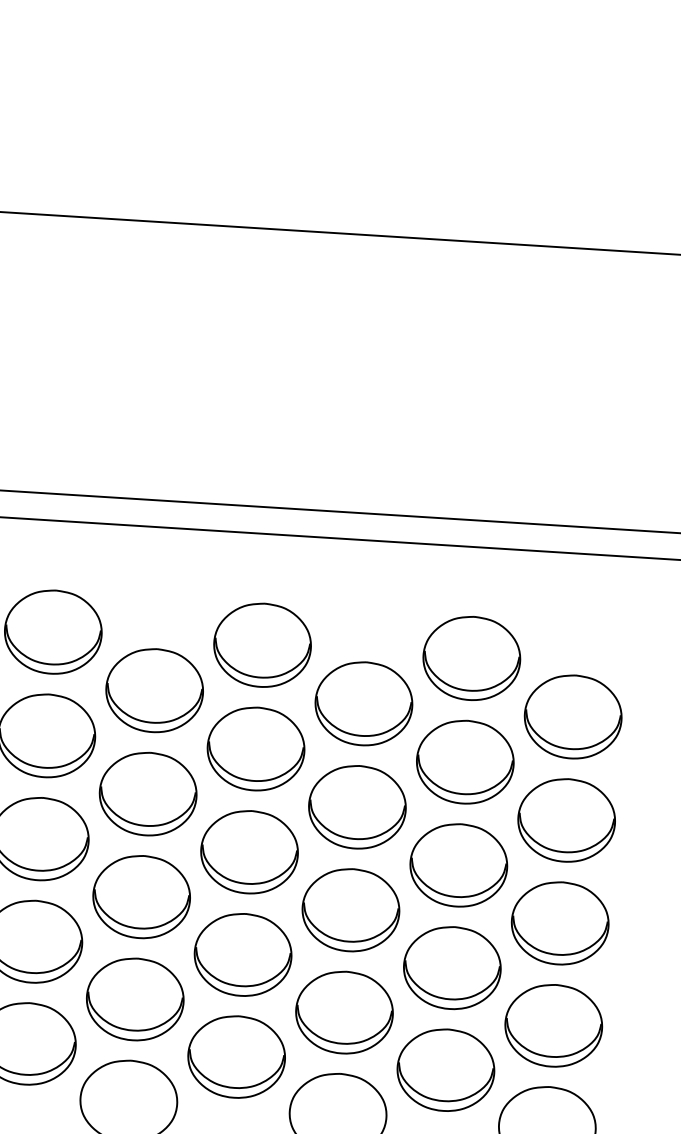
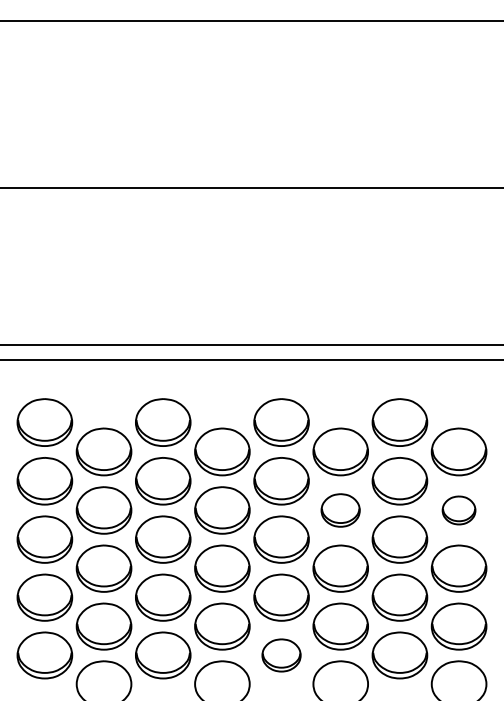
part: (356, 807) -> (340, 510), size x0.7
part: (565, 820) -> (458, 510), size x0.6
part: (236, 1057) -> (281, 655), size x0.7

